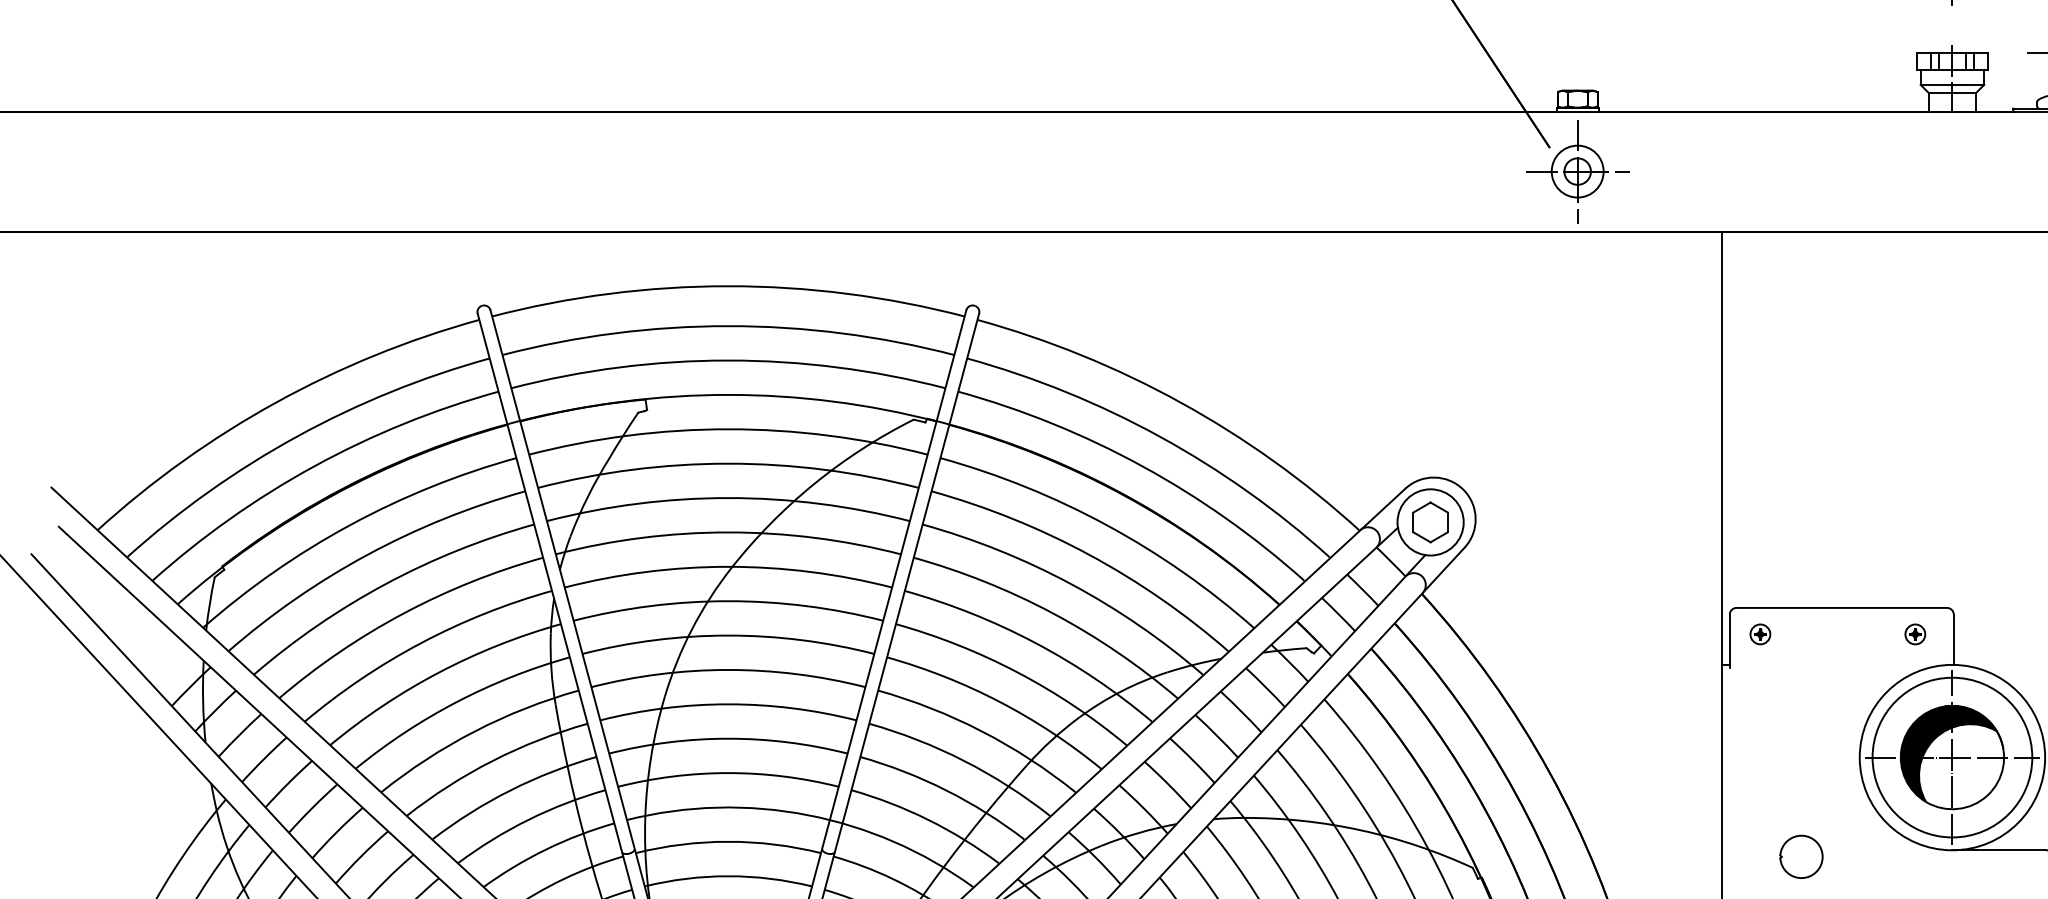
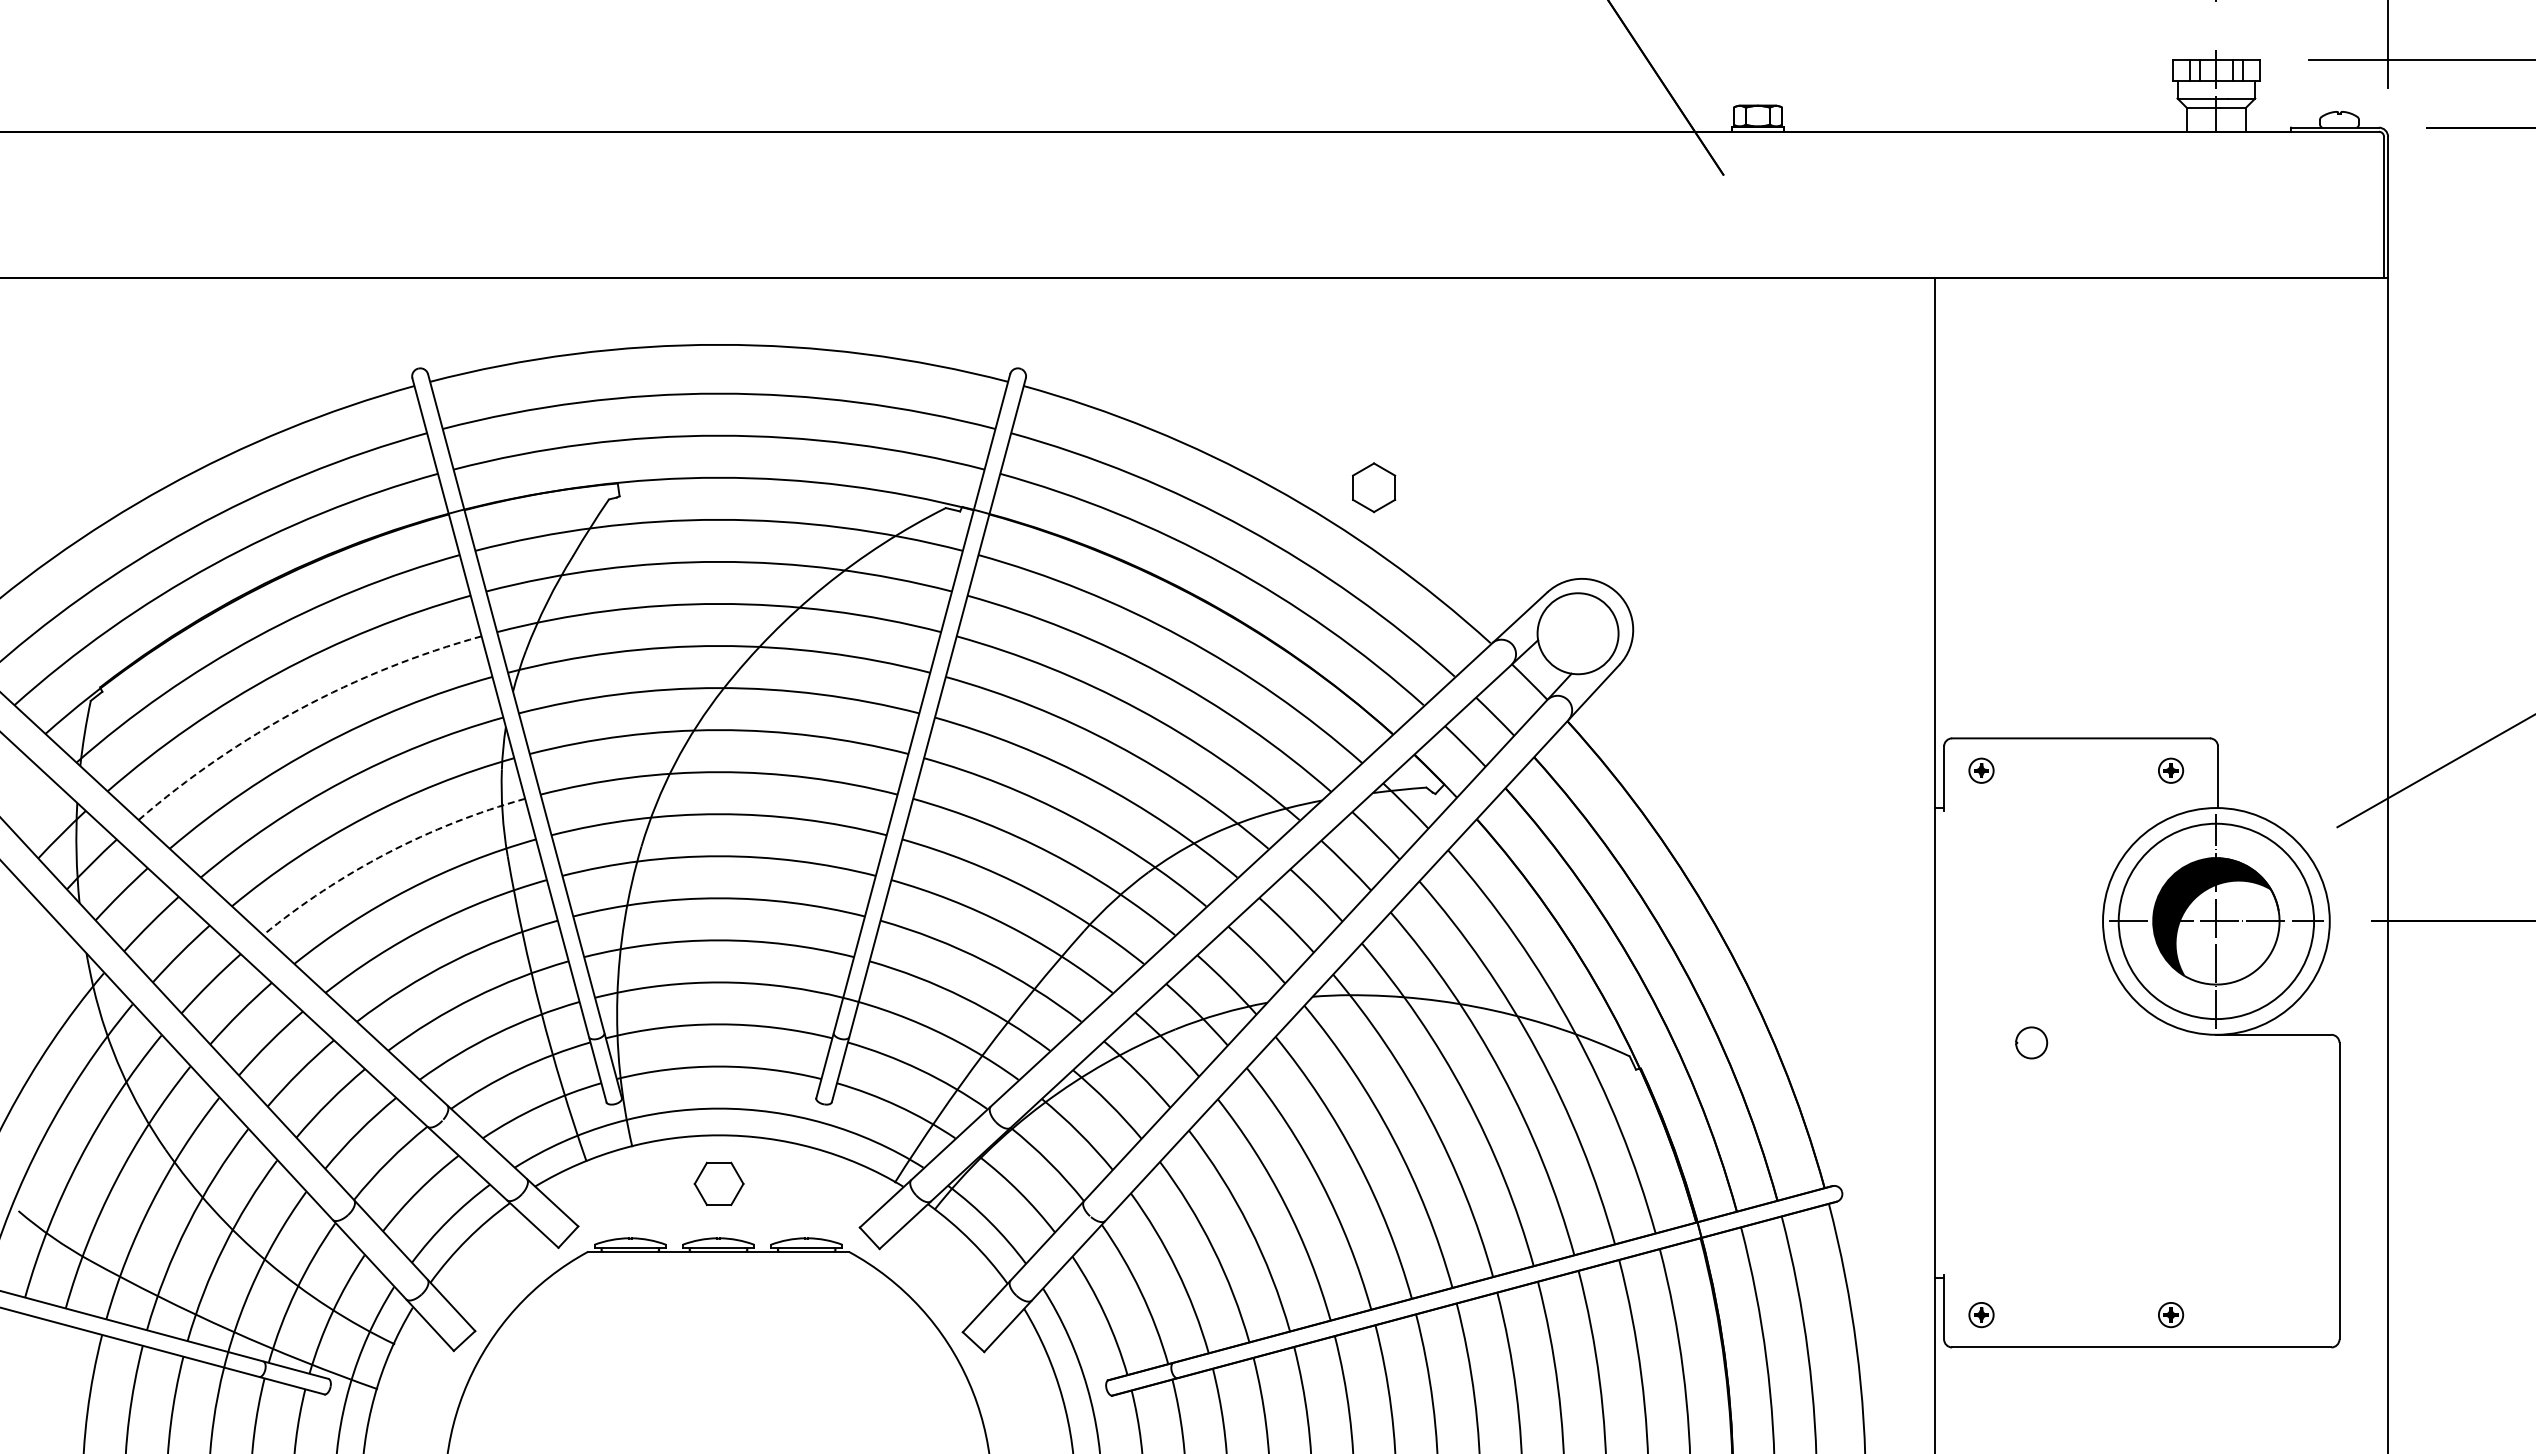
part: (1577, 171) -> (1757, 204), removed
part: (1430, 522) -> (1374, 487), moved
arc: (385, 584) -> (299, 709), solid -> dashed
arc: (457, 702) -> (387, 853), solid -> dashed
part: (1801, 856) -> (2031, 1042), size x0.6

